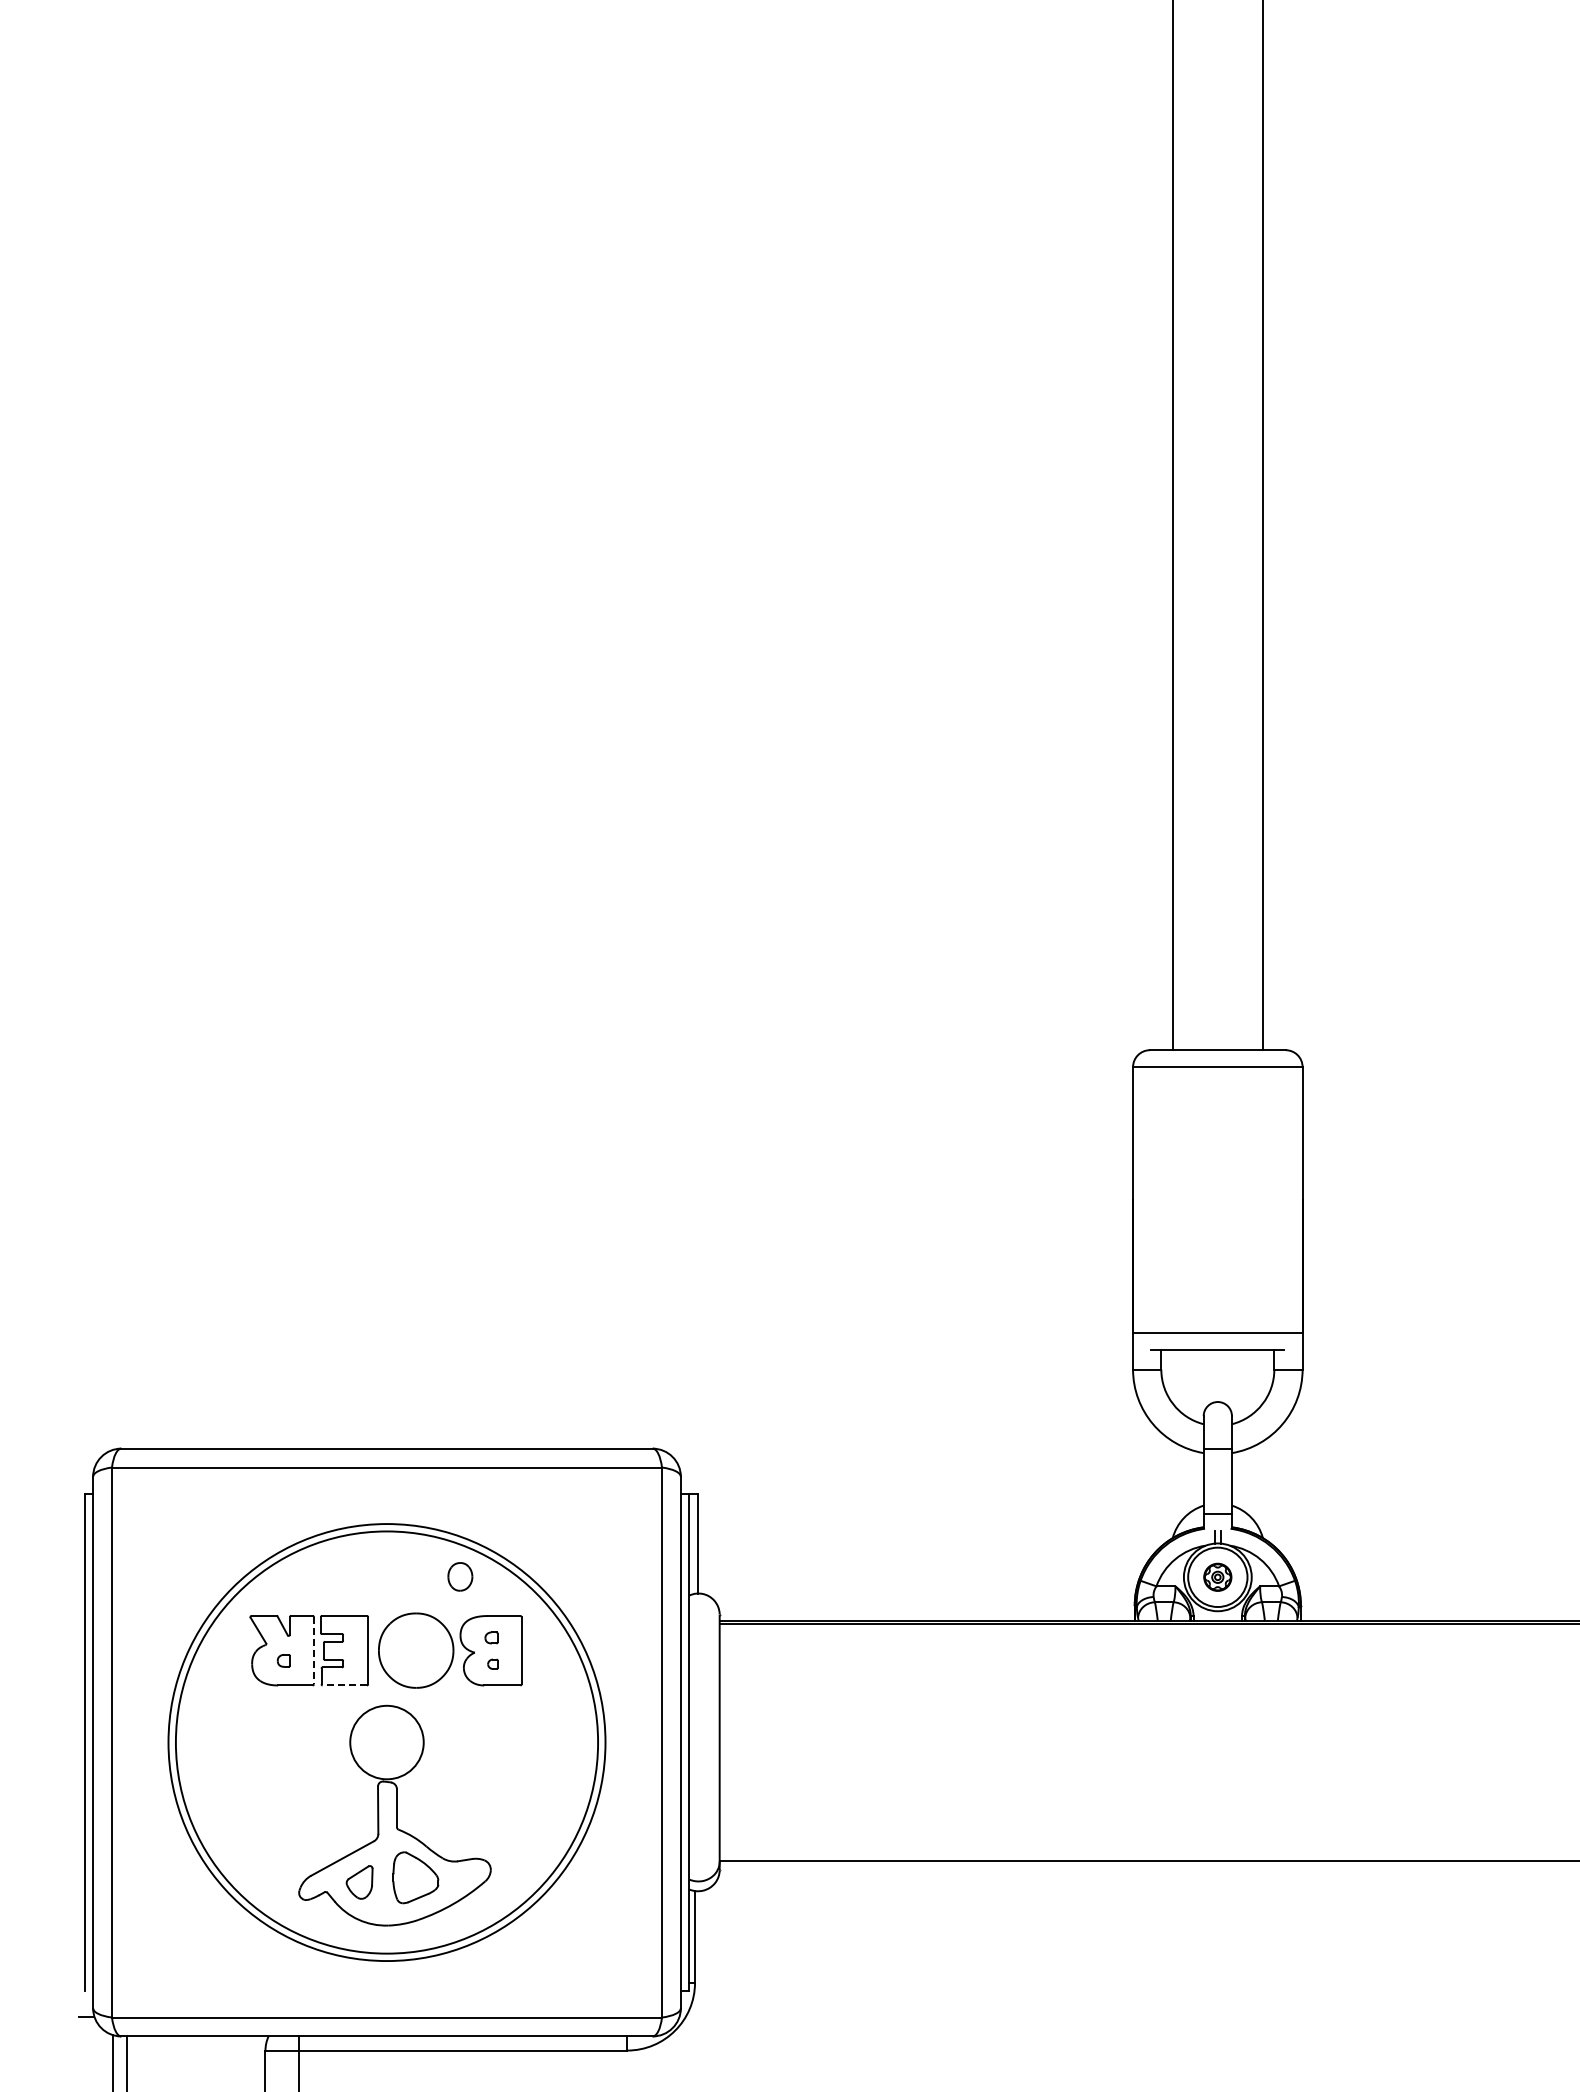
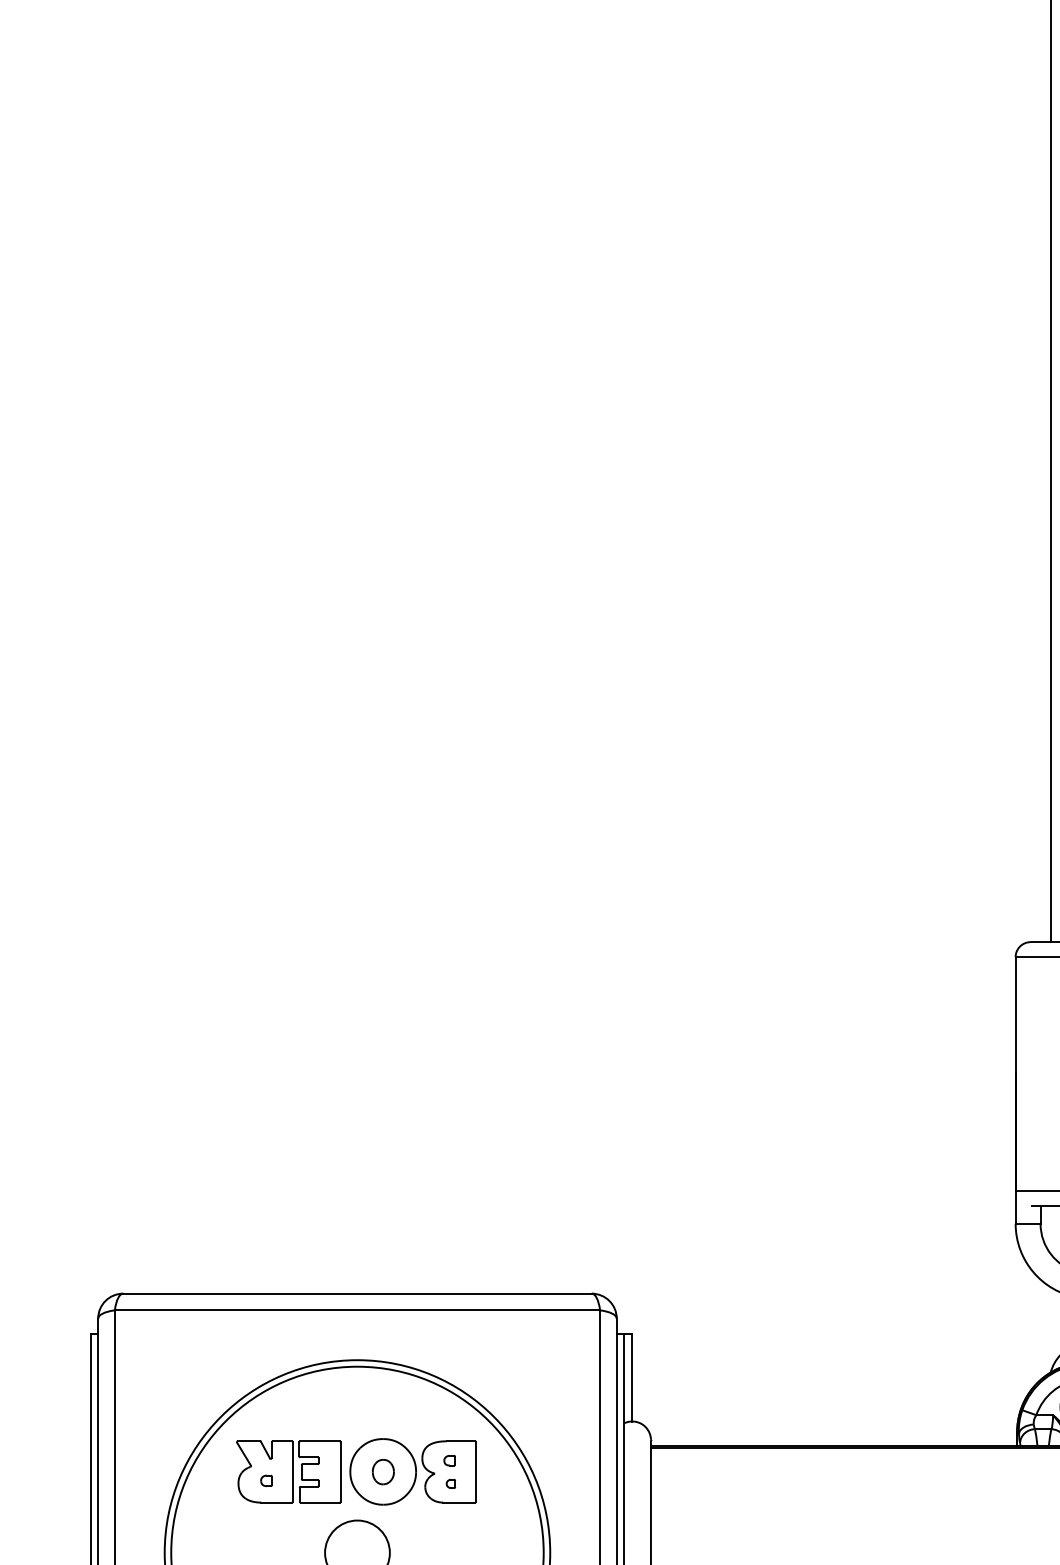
part: (460, 1576) -> (383, 1471), moved
line: (313, 1650) -> (292, 1471), dashed -> solid
line: (344, 1685) -> (319, 1502), dashed -> solid

